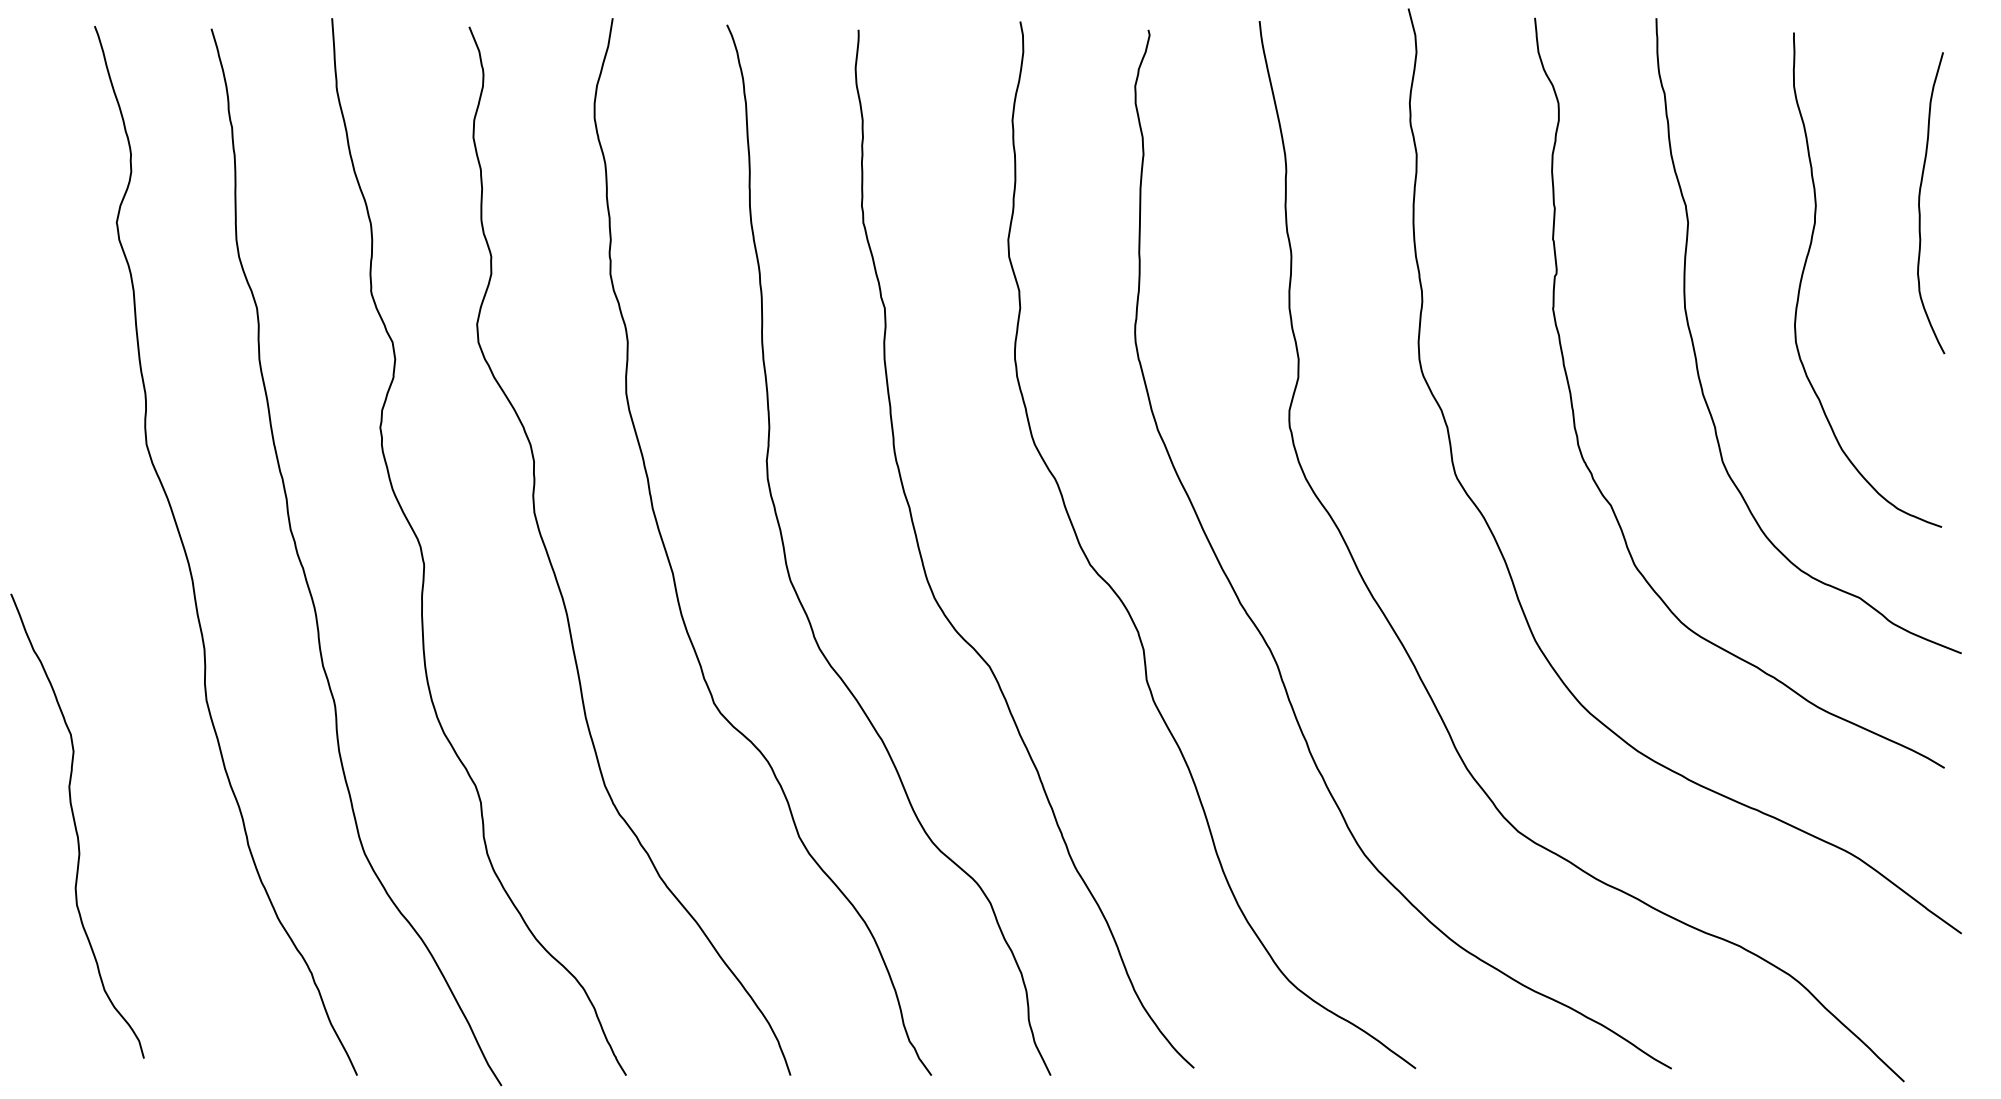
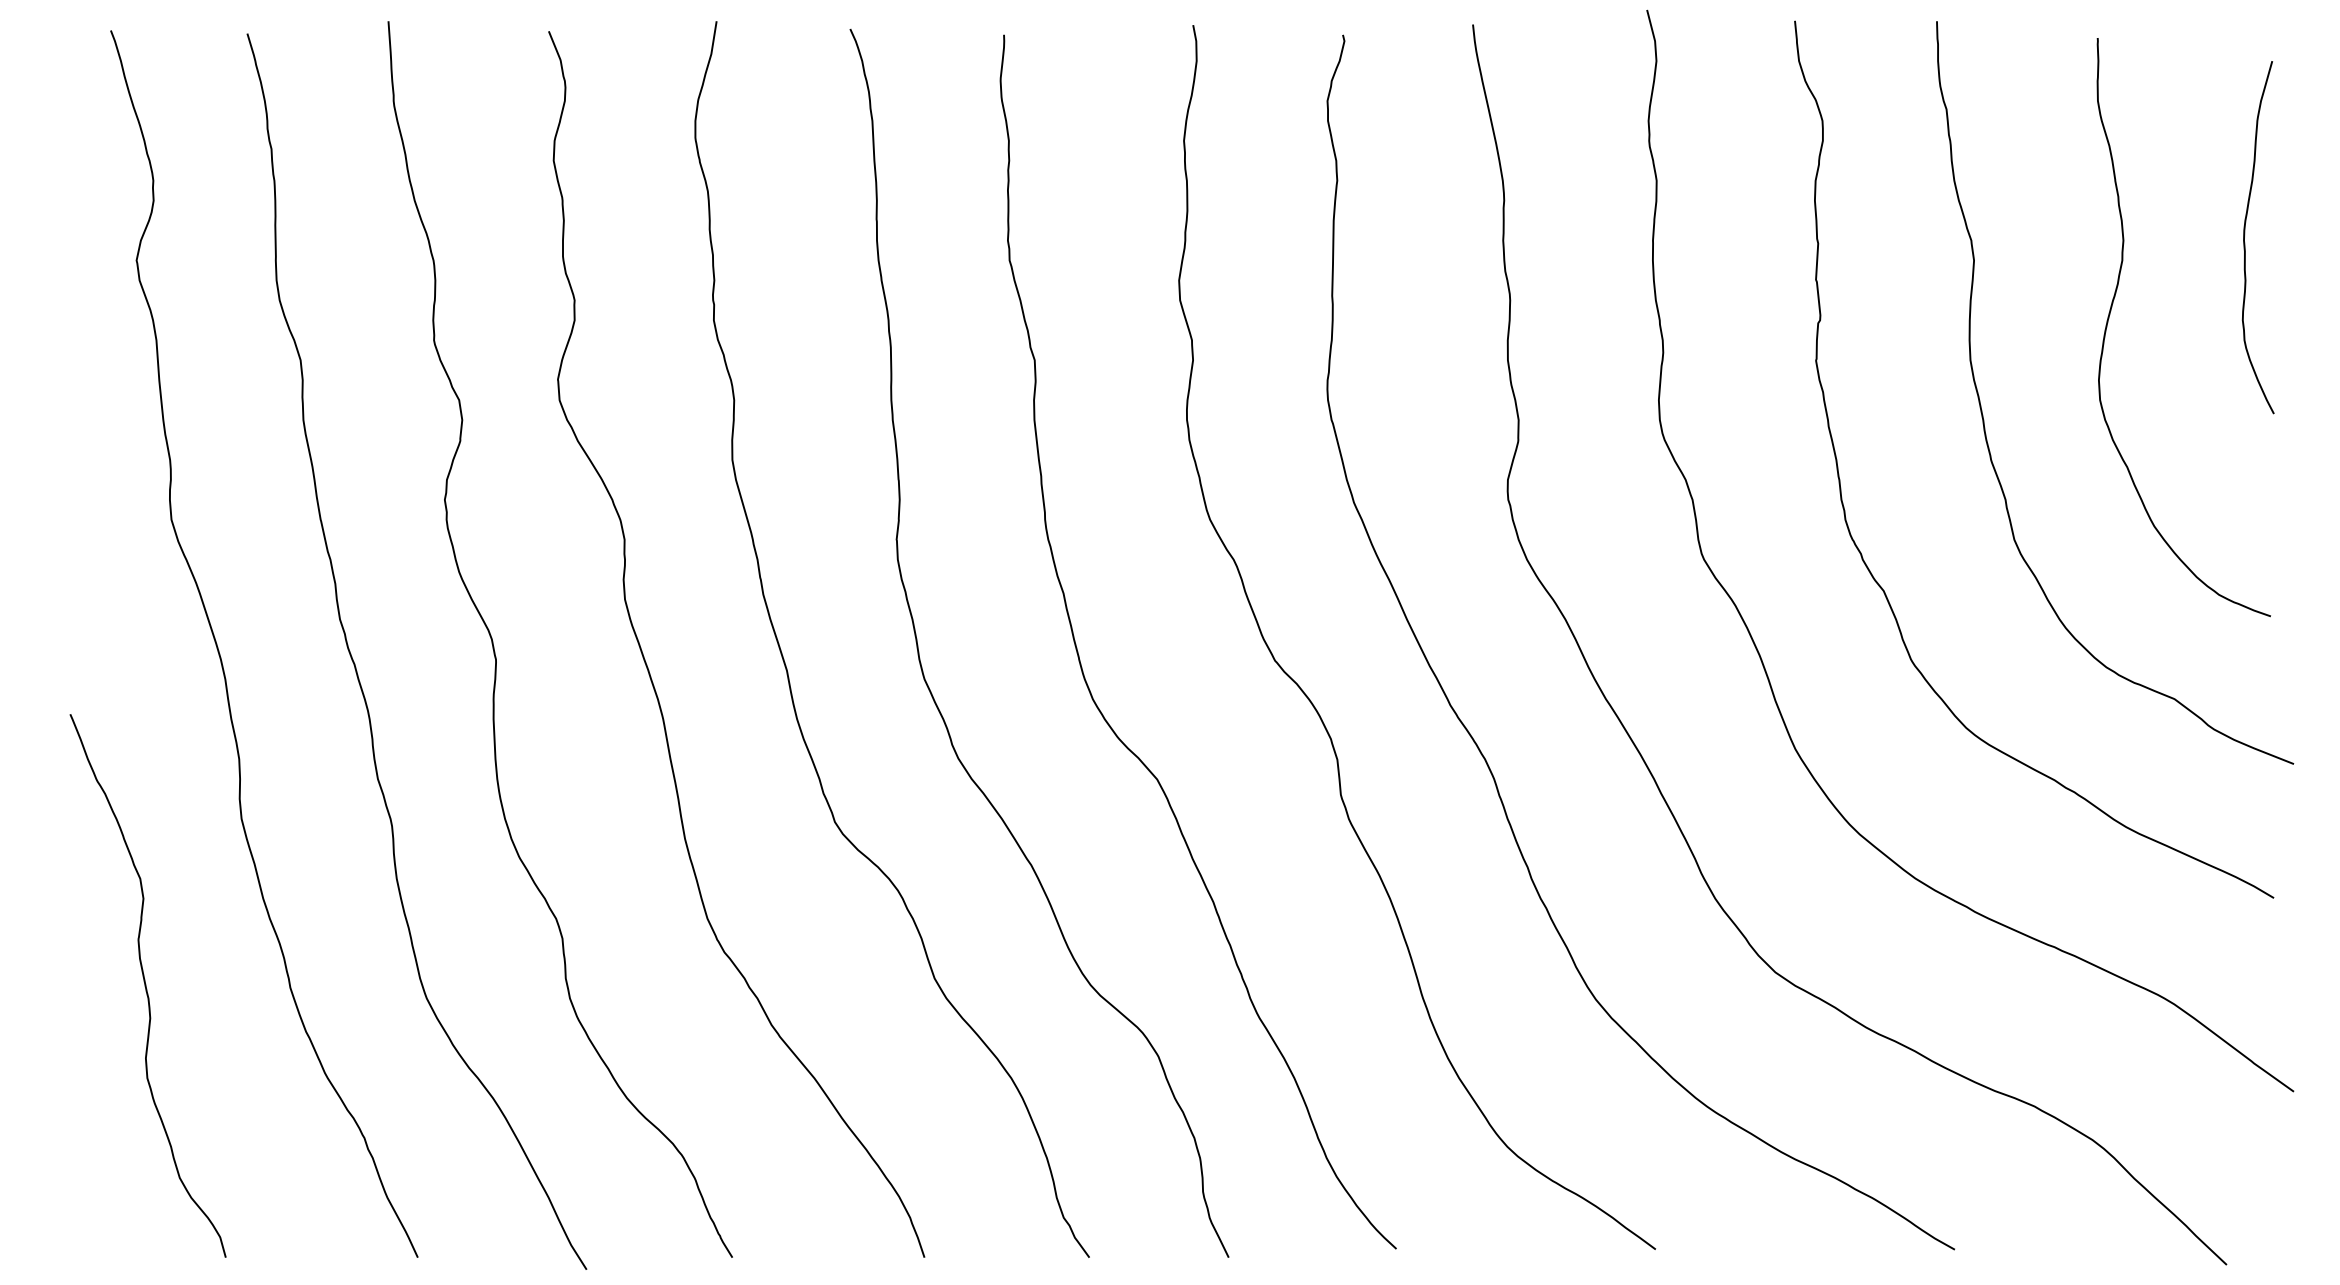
curve: (76, 825) -> (146, 985), moved

